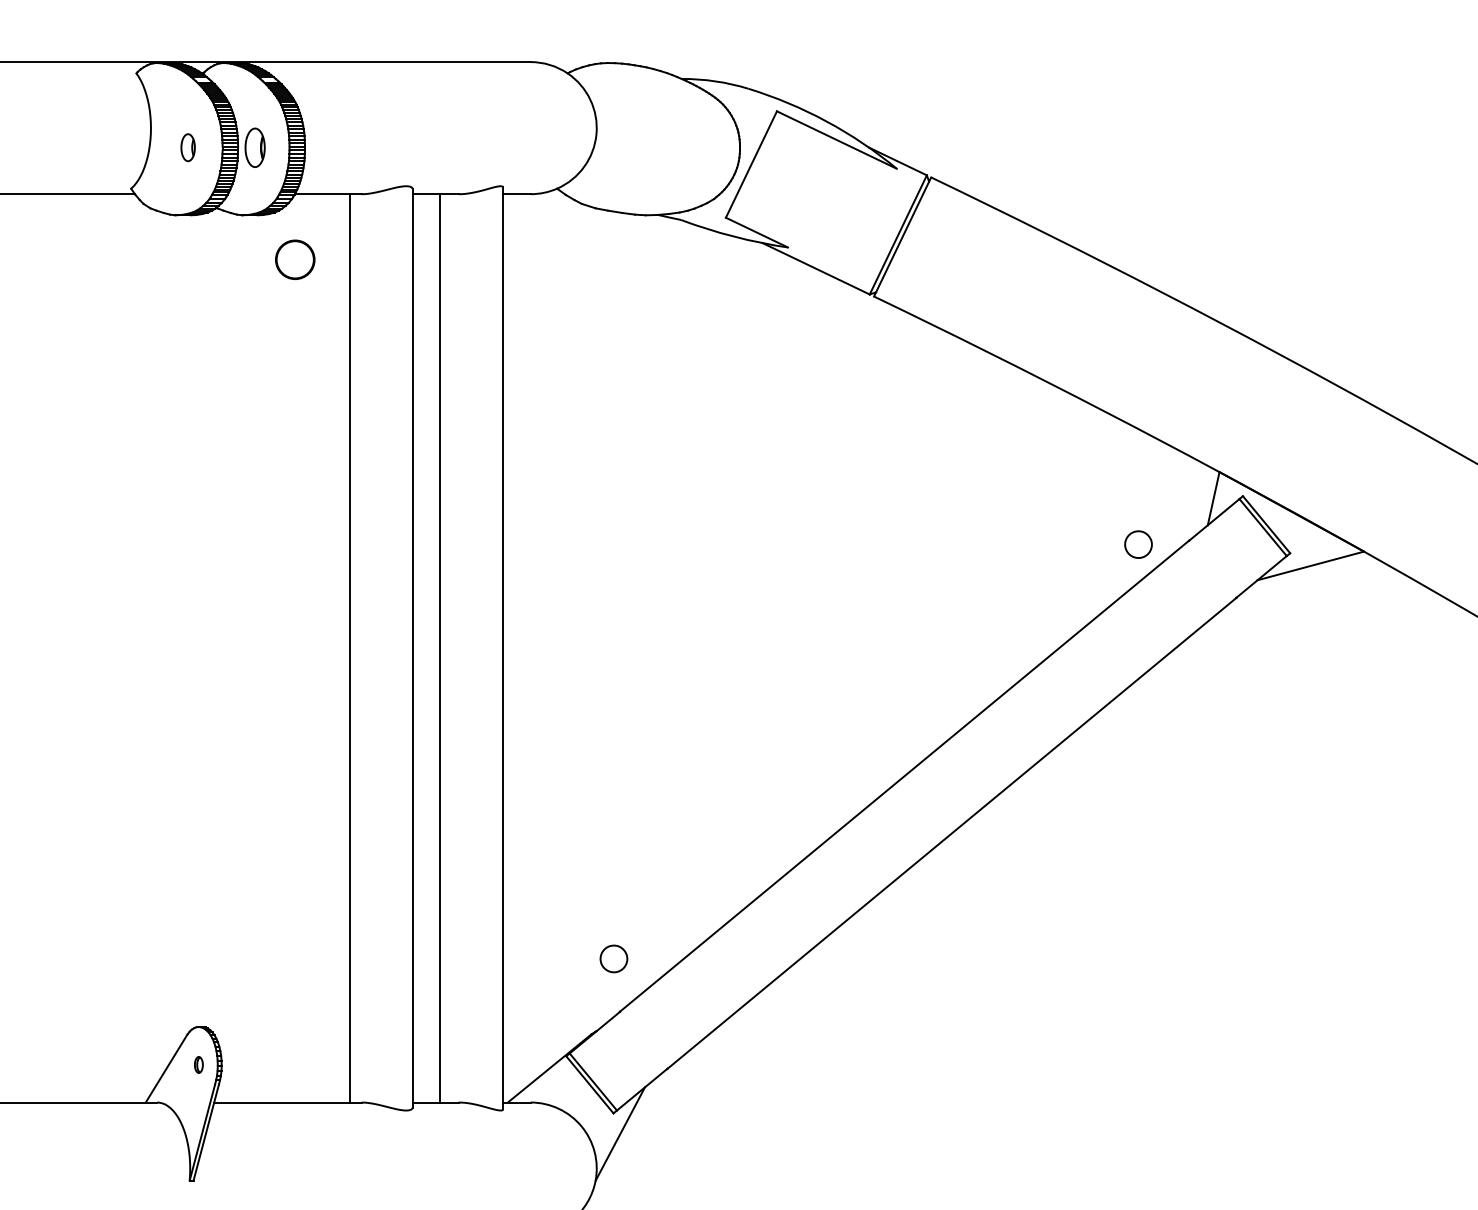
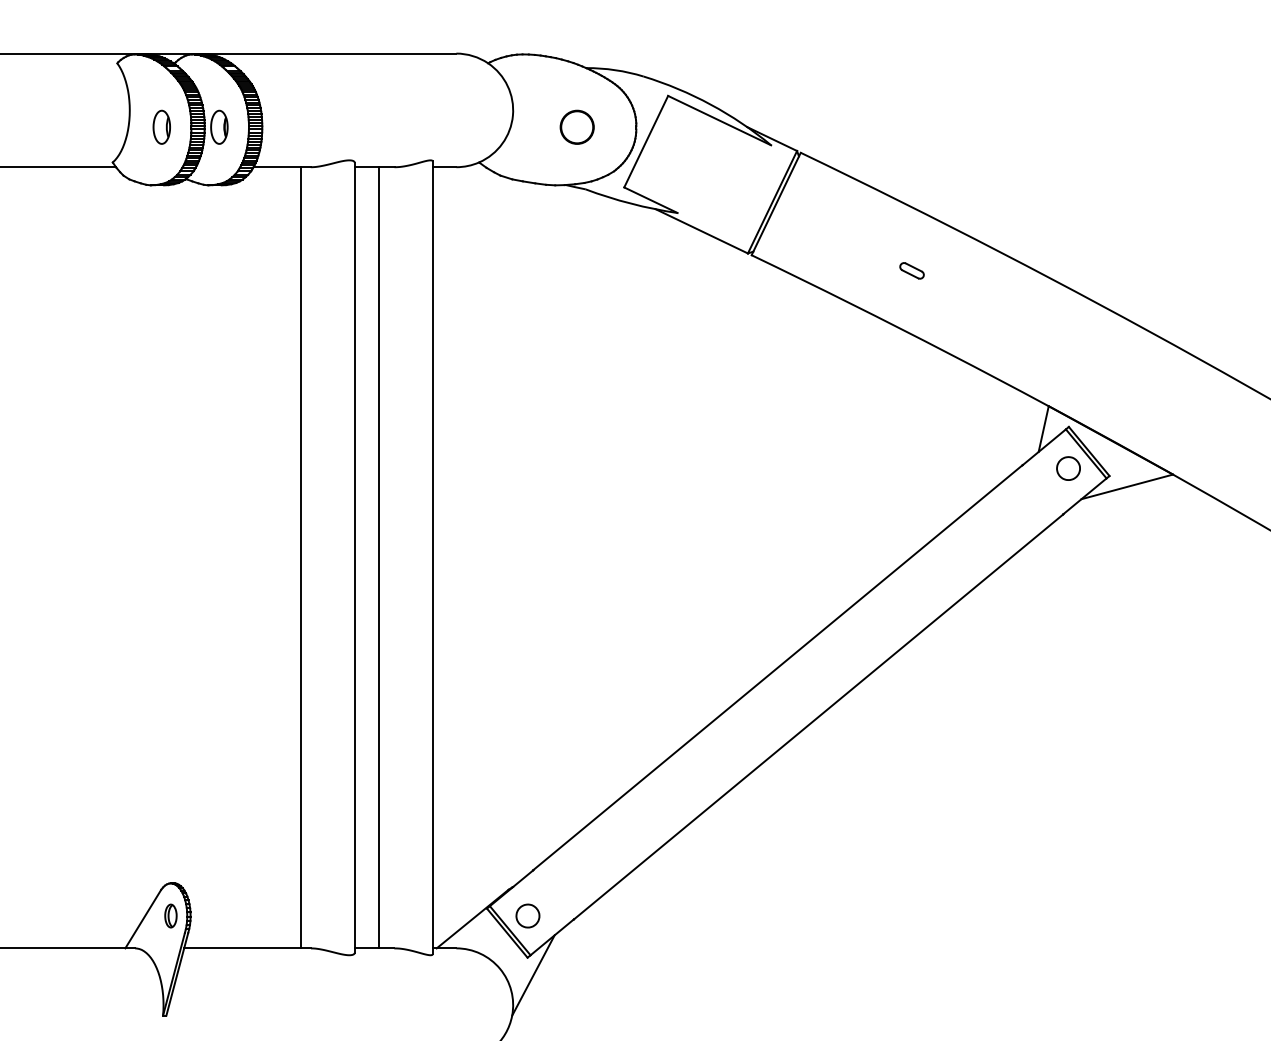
part: (187, 147) -> (161, 127), size x1.43
circle: (295, 259) -> (577, 127), moved
part: (1060, 314) -> (911, 270), added
part: (1138, 544) -> (1068, 468), moved
part: (613, 958) -> (527, 915), moved
part: (198, 1064) -> (170, 915), size x1.67

